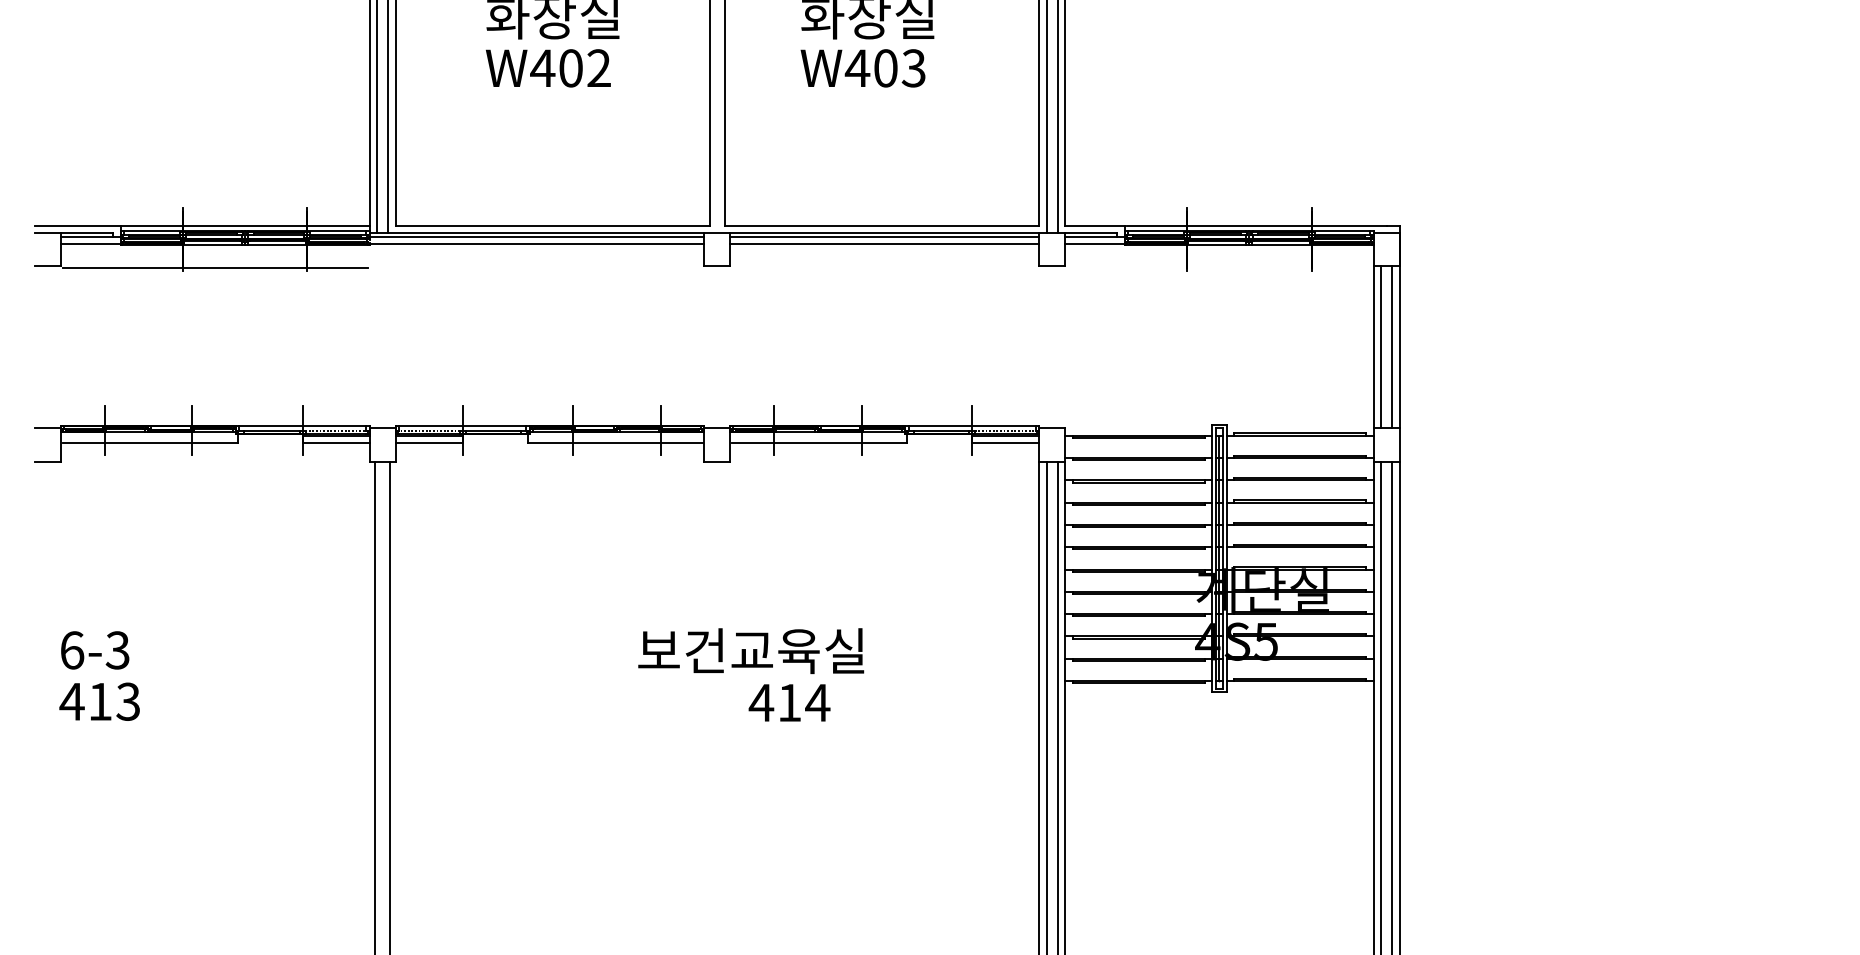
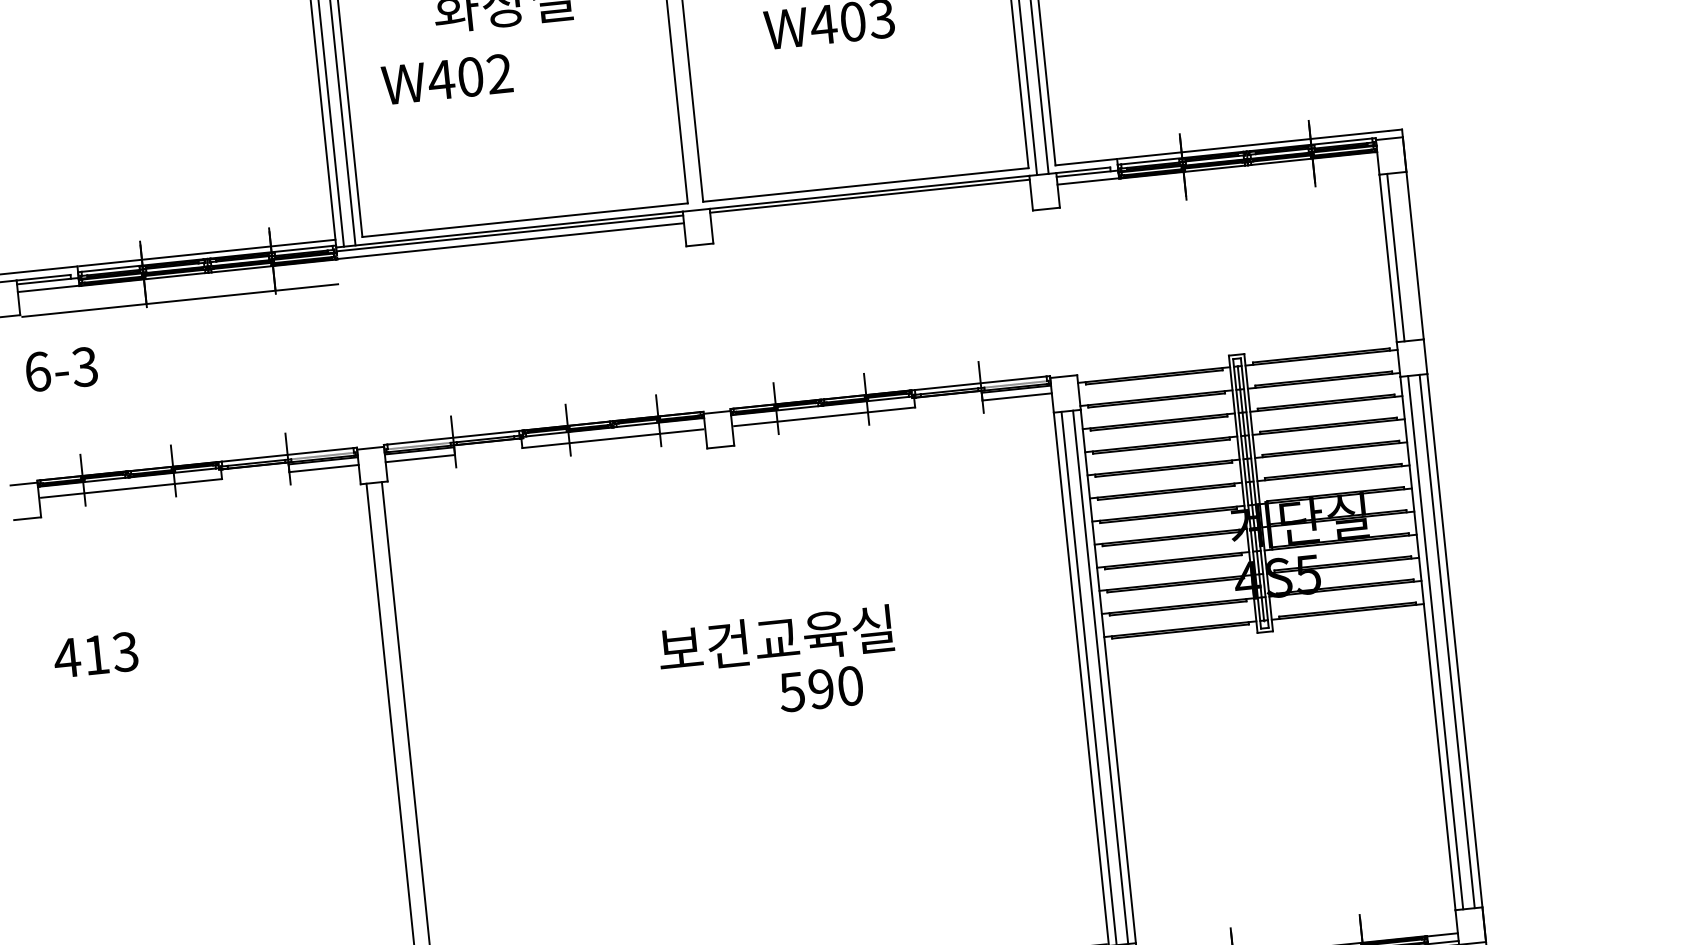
text: (548, 68) -> (447, 79), moved
line: (884, 244) -> (870, 204), removed
line: (1392, 347) -> (1407, 256), removed
text: (95, 650) -> (61, 369), moved
text: (99, 701) -> (95, 654), moved
text: (789, 702) -> (821, 688), 414 -> 590

